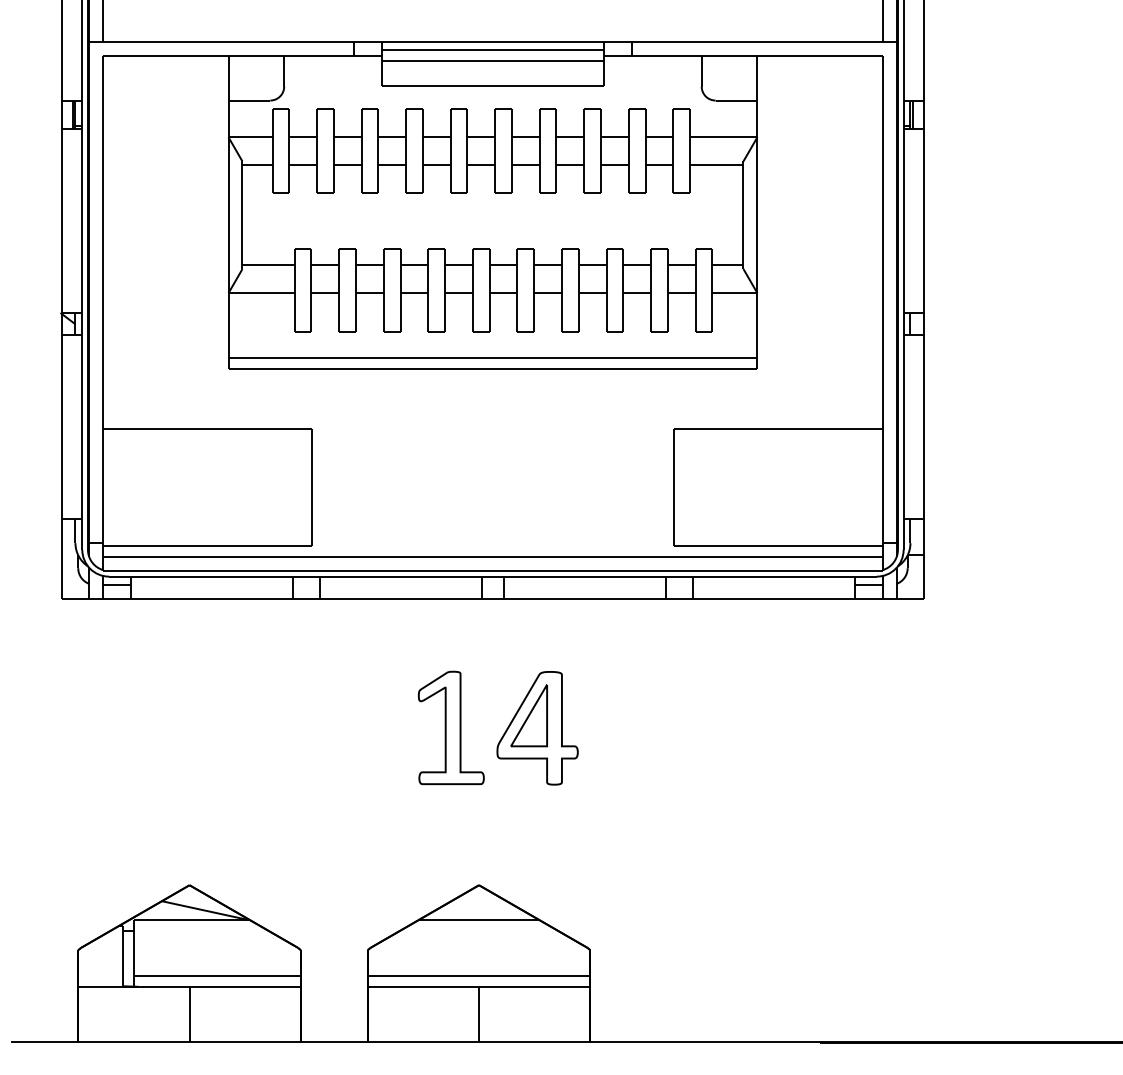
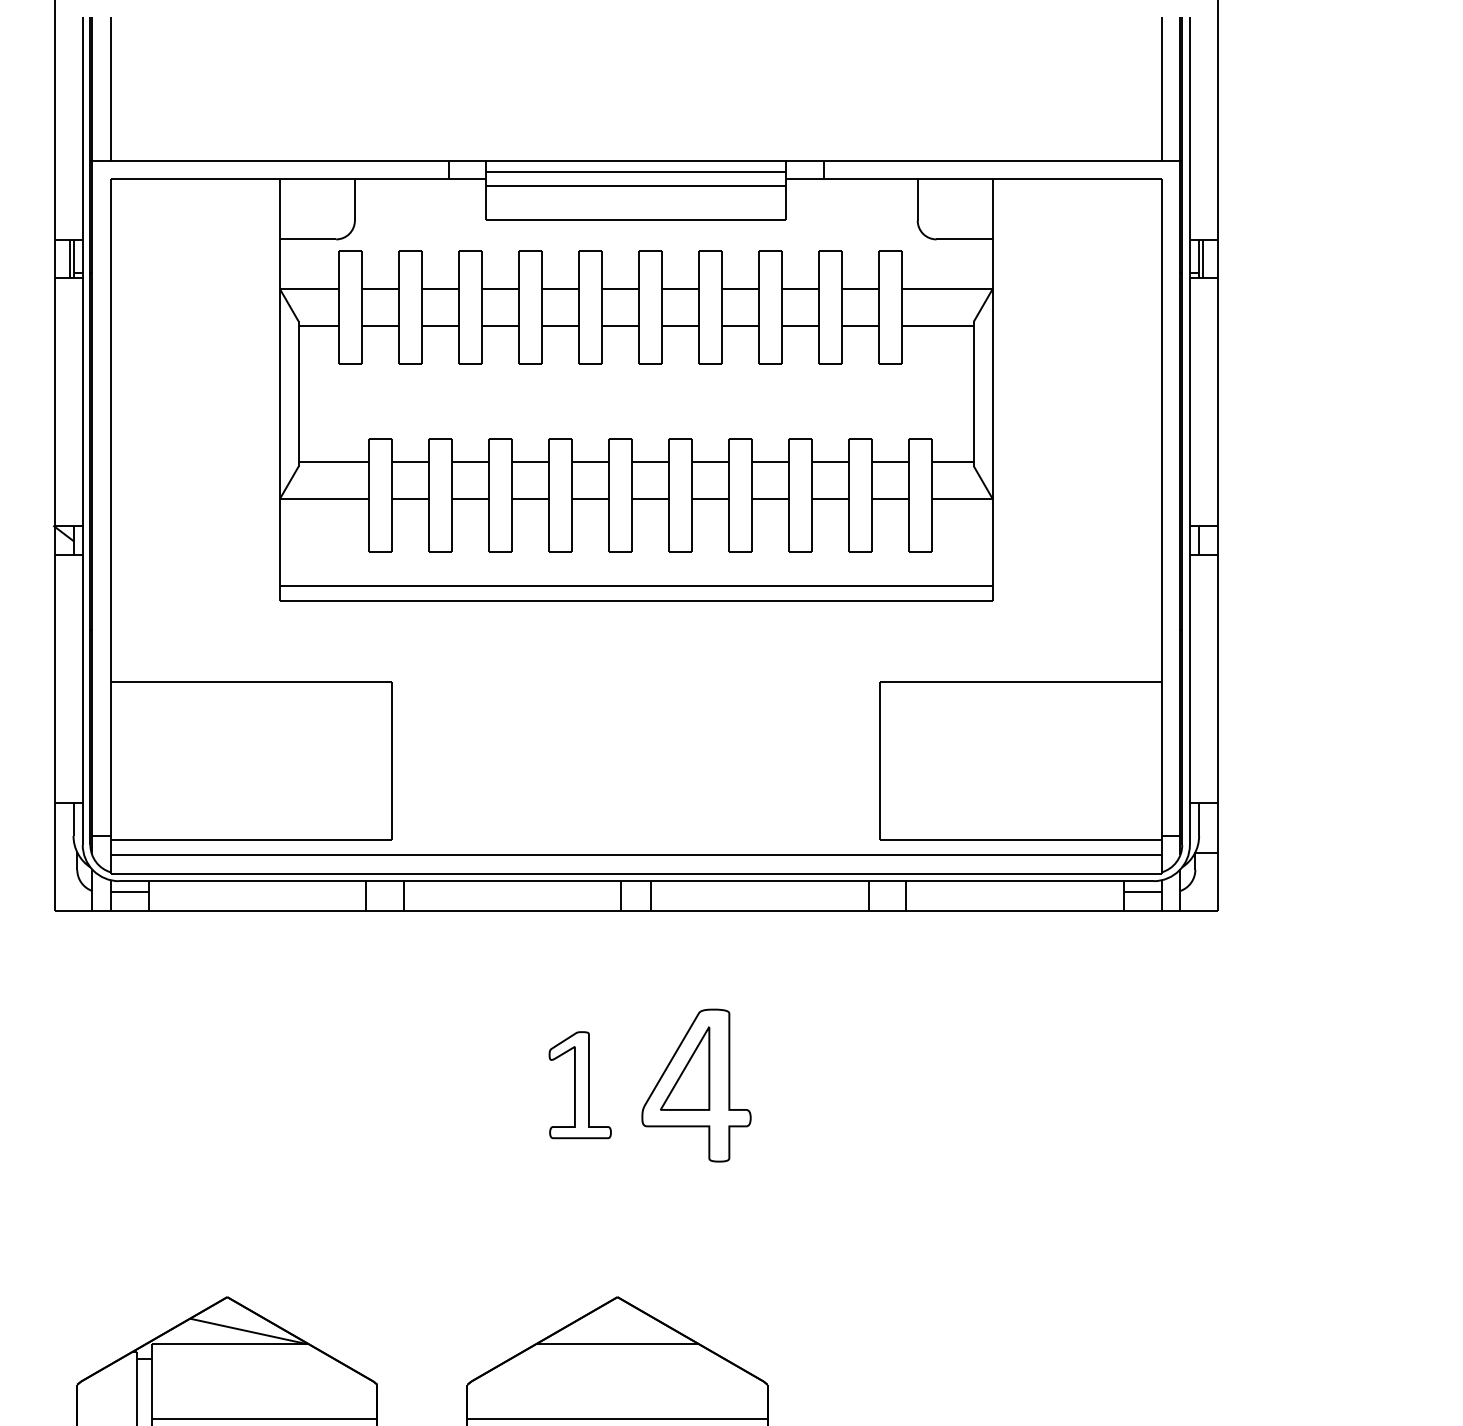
part: (451, 727) -> (580, 1084), size x0.7

